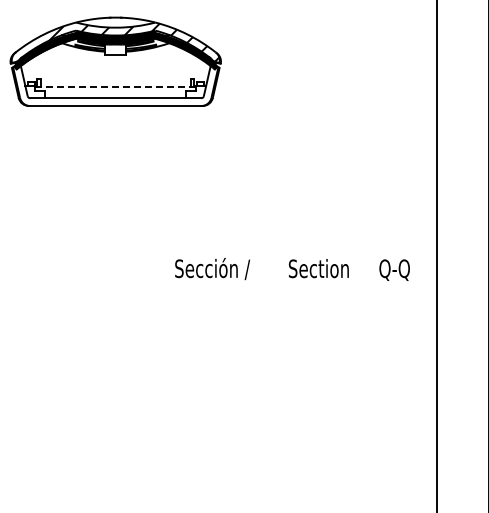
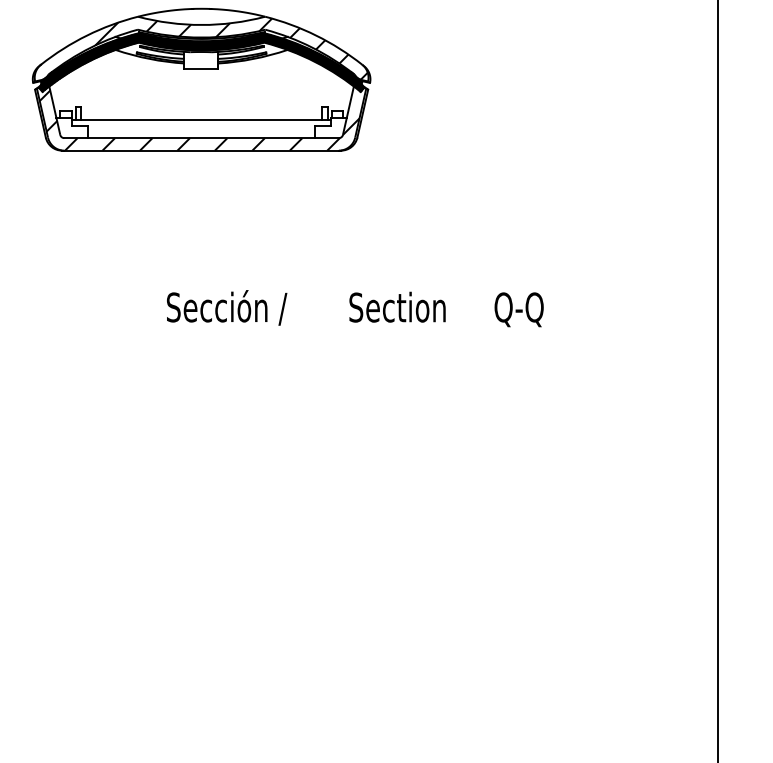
hatch: (114, 85) -> (199, 117), added
line: (115, 86) -> (201, 119), dashed -> solid
text: (292, 268) -> (355, 307), moved

